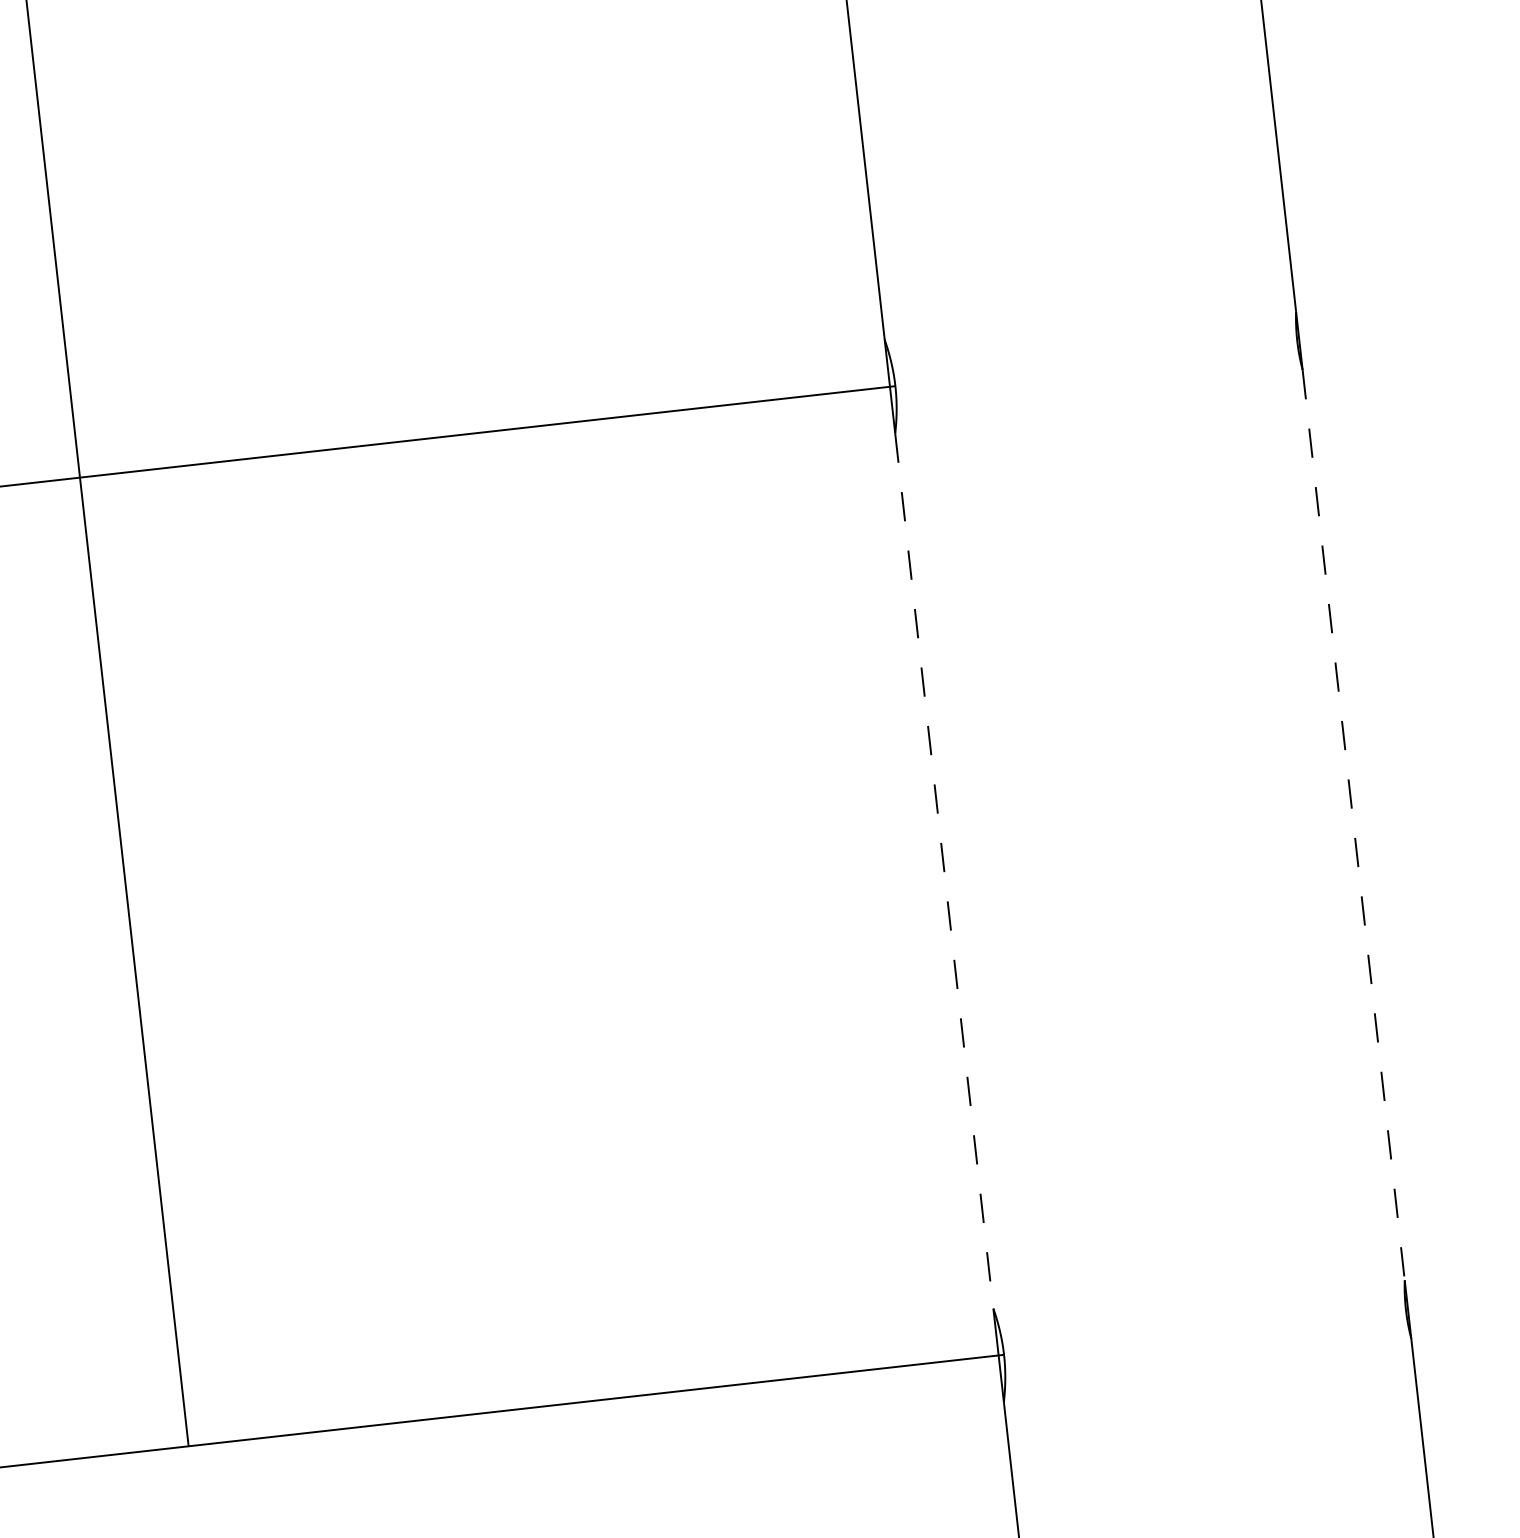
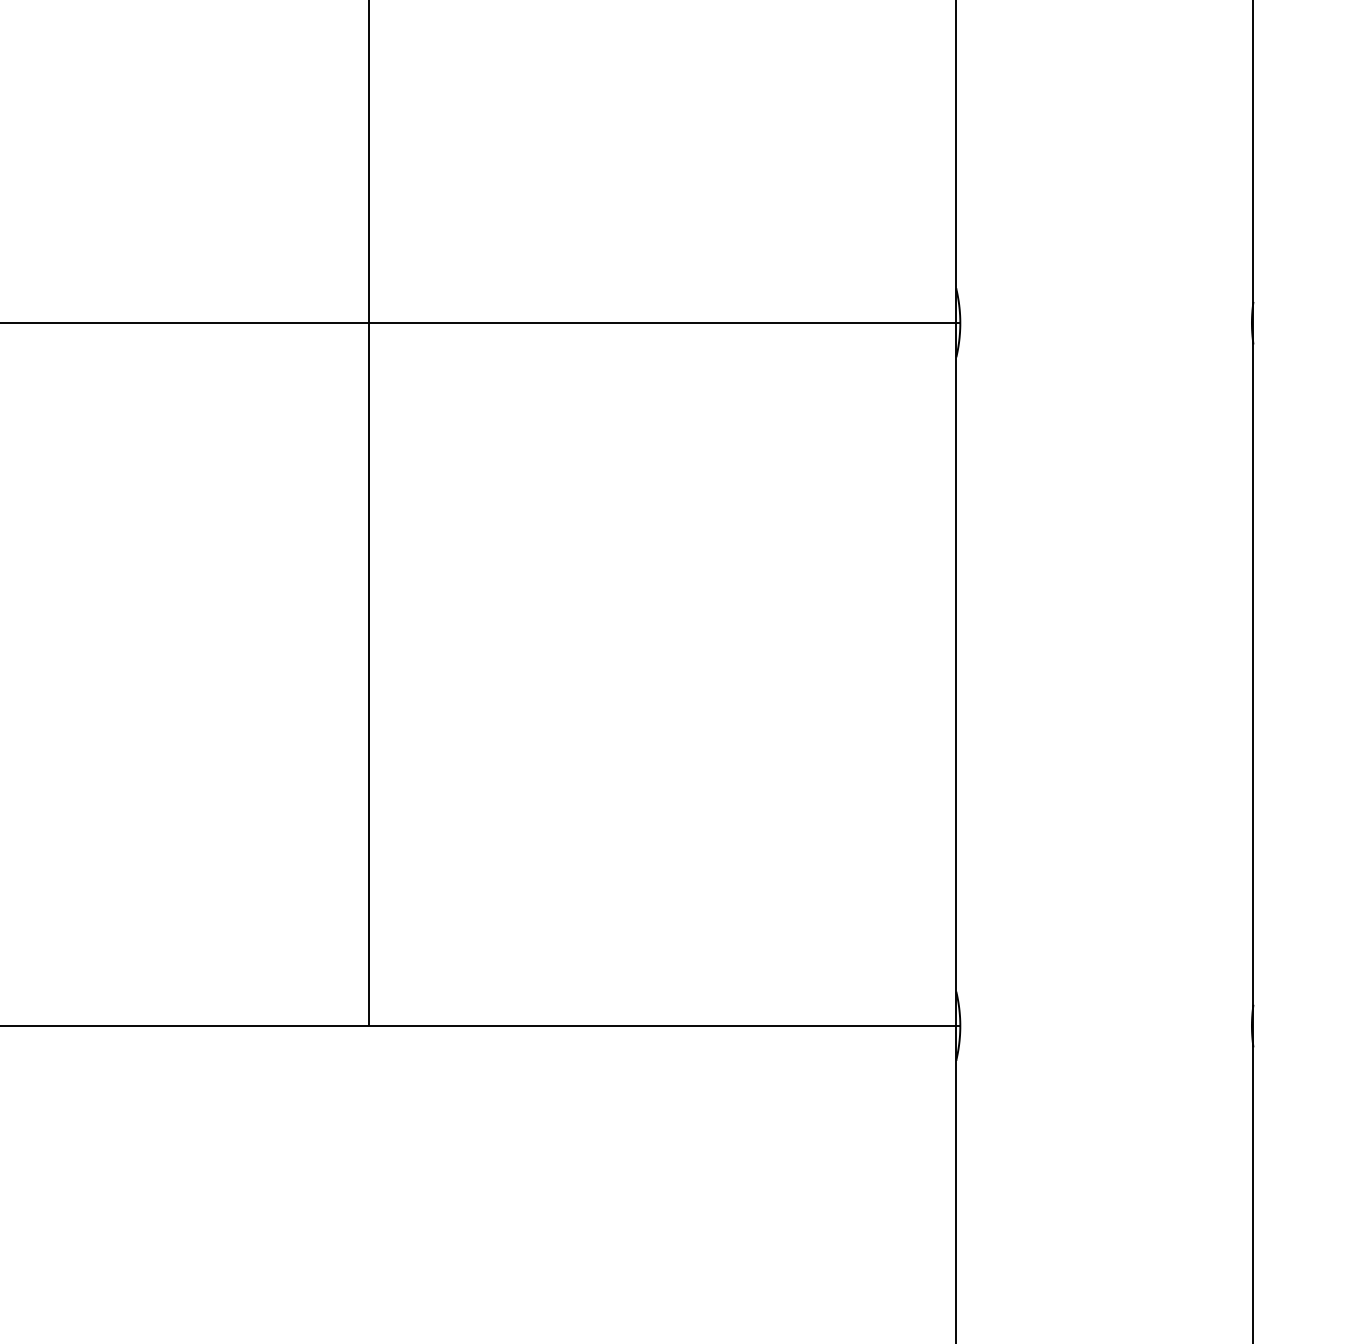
line: (1353, 826) -> (1253, 675), dashed -> solid
line: (944, 872) -> (956, 675), dashed -> solid

